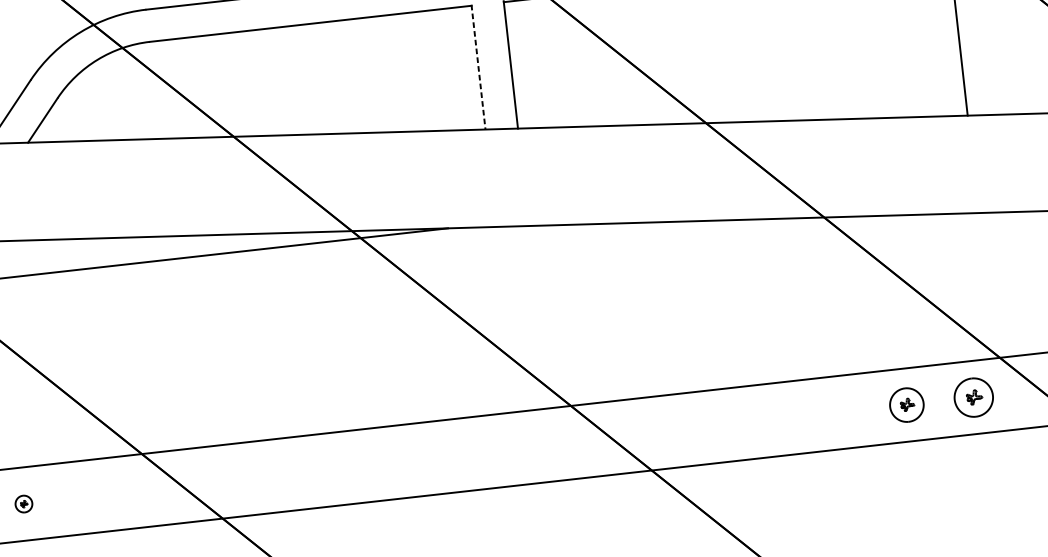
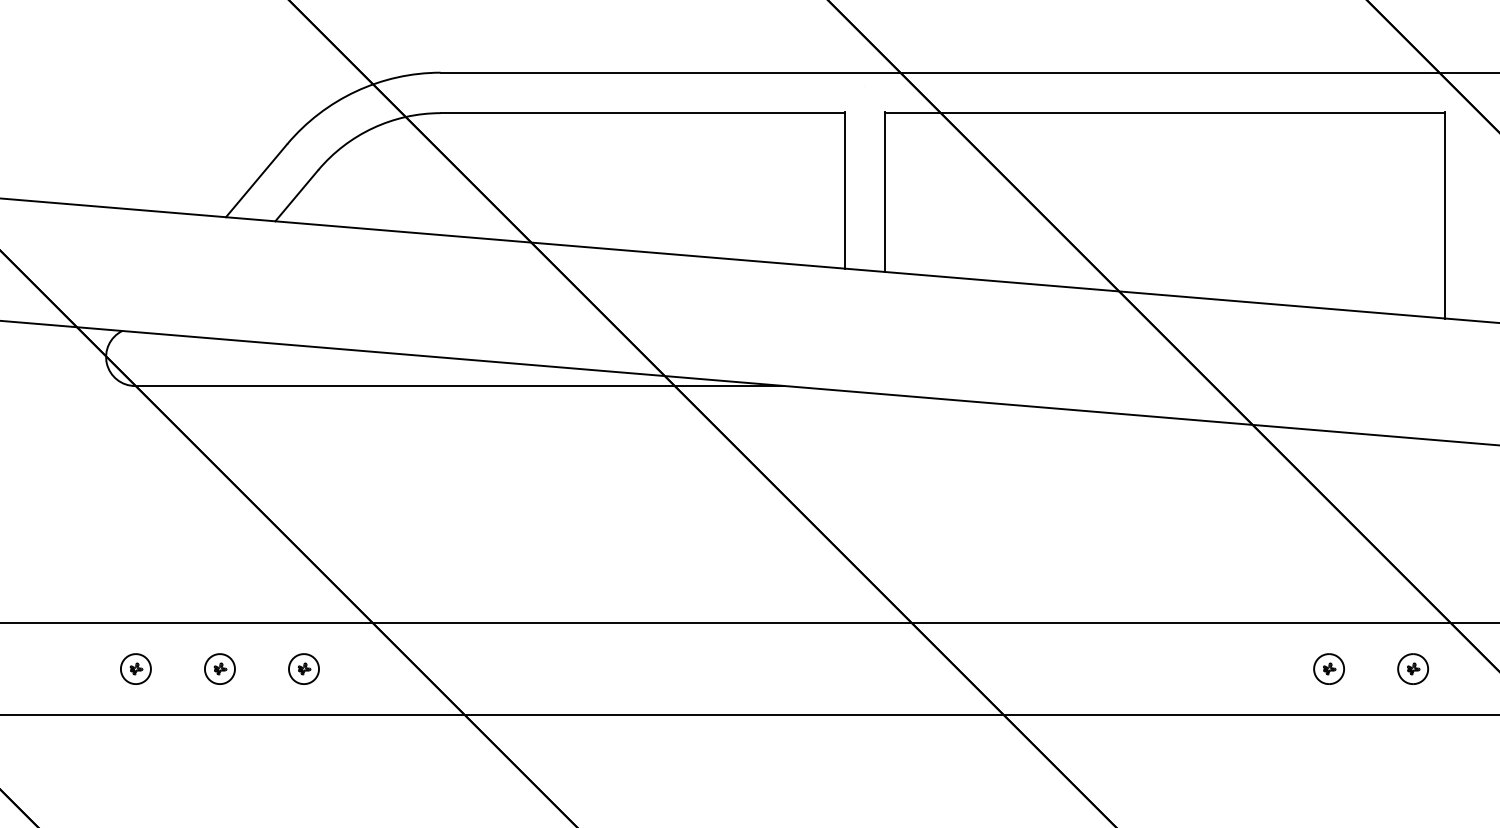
line: (478, 67) -> (844, 190), dashed -> solid
part: (973, 397) -> (1412, 668), size x0.62
part: (906, 404) -> (1328, 668), size x0.71
part: (90, 496) -> (303, 668), added
part: (23, 503) -> (219, 668), size x1.43

